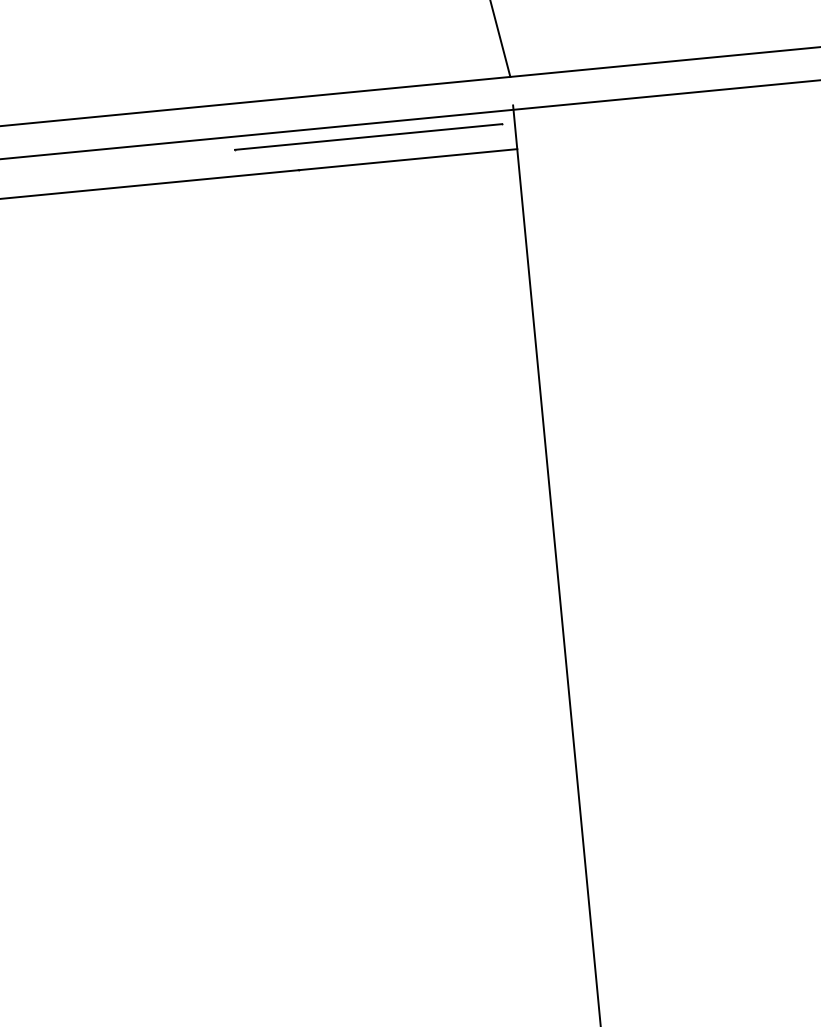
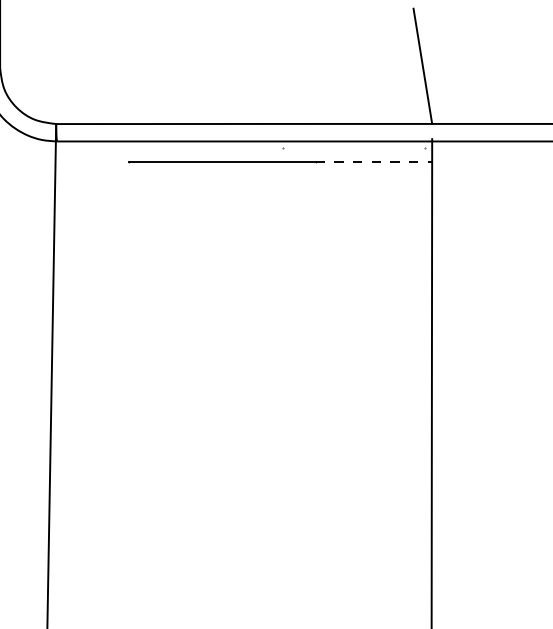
line: (368, 137) -> (354, 148), removed
line: (409, 159) -> (374, 162), solid -> dashed

